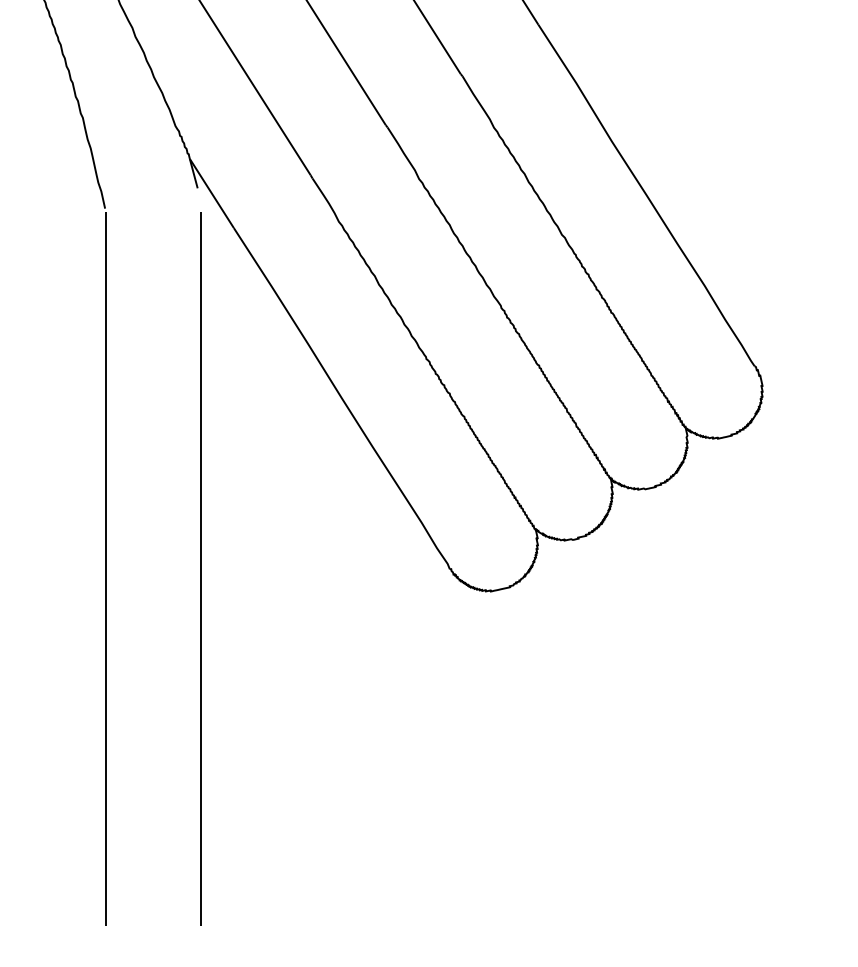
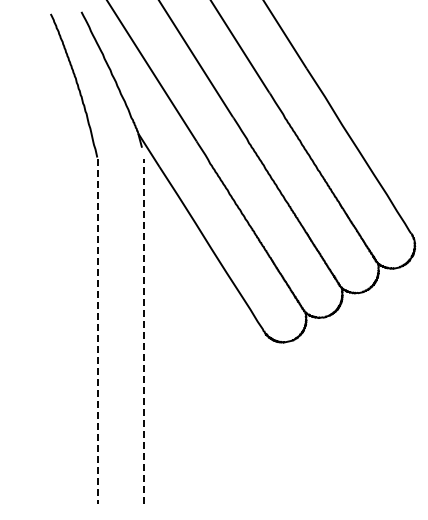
line: (105, 568) -> (97, 331), solid -> dashed
line: (200, 568) -> (143, 331), solid -> dashed

